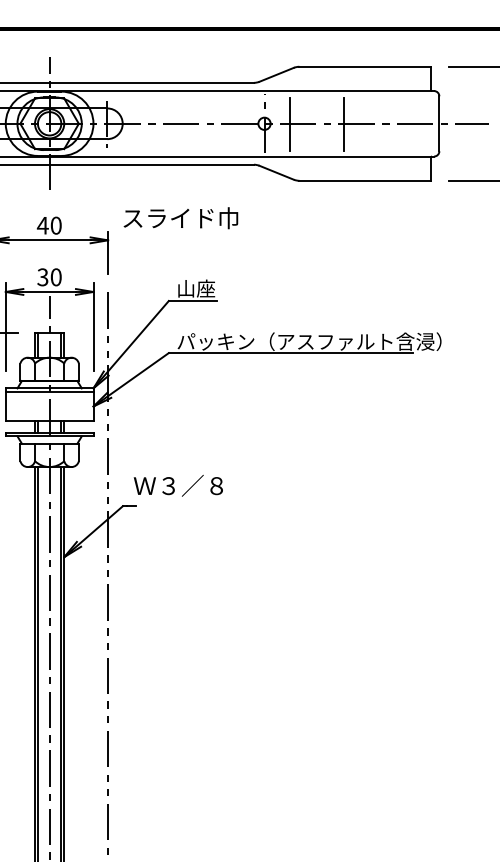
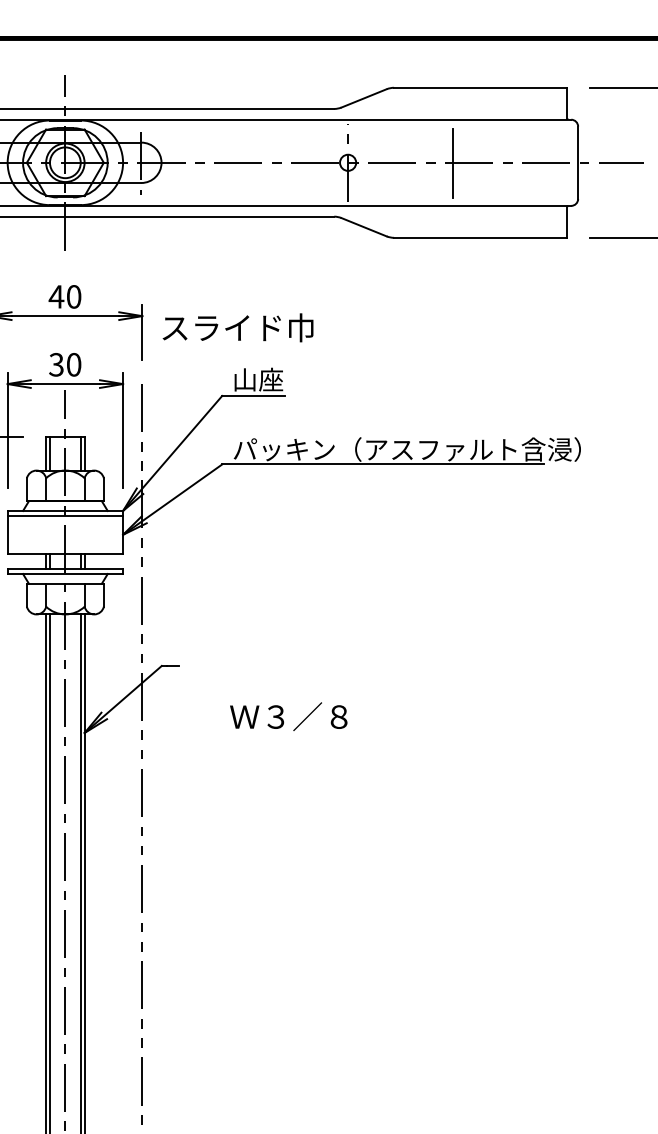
line: (290, 124) -> (382, 163), removed
text: (180, 218) -> (237, 328), moved
text: (177, 485) -> (287, 716), moved

